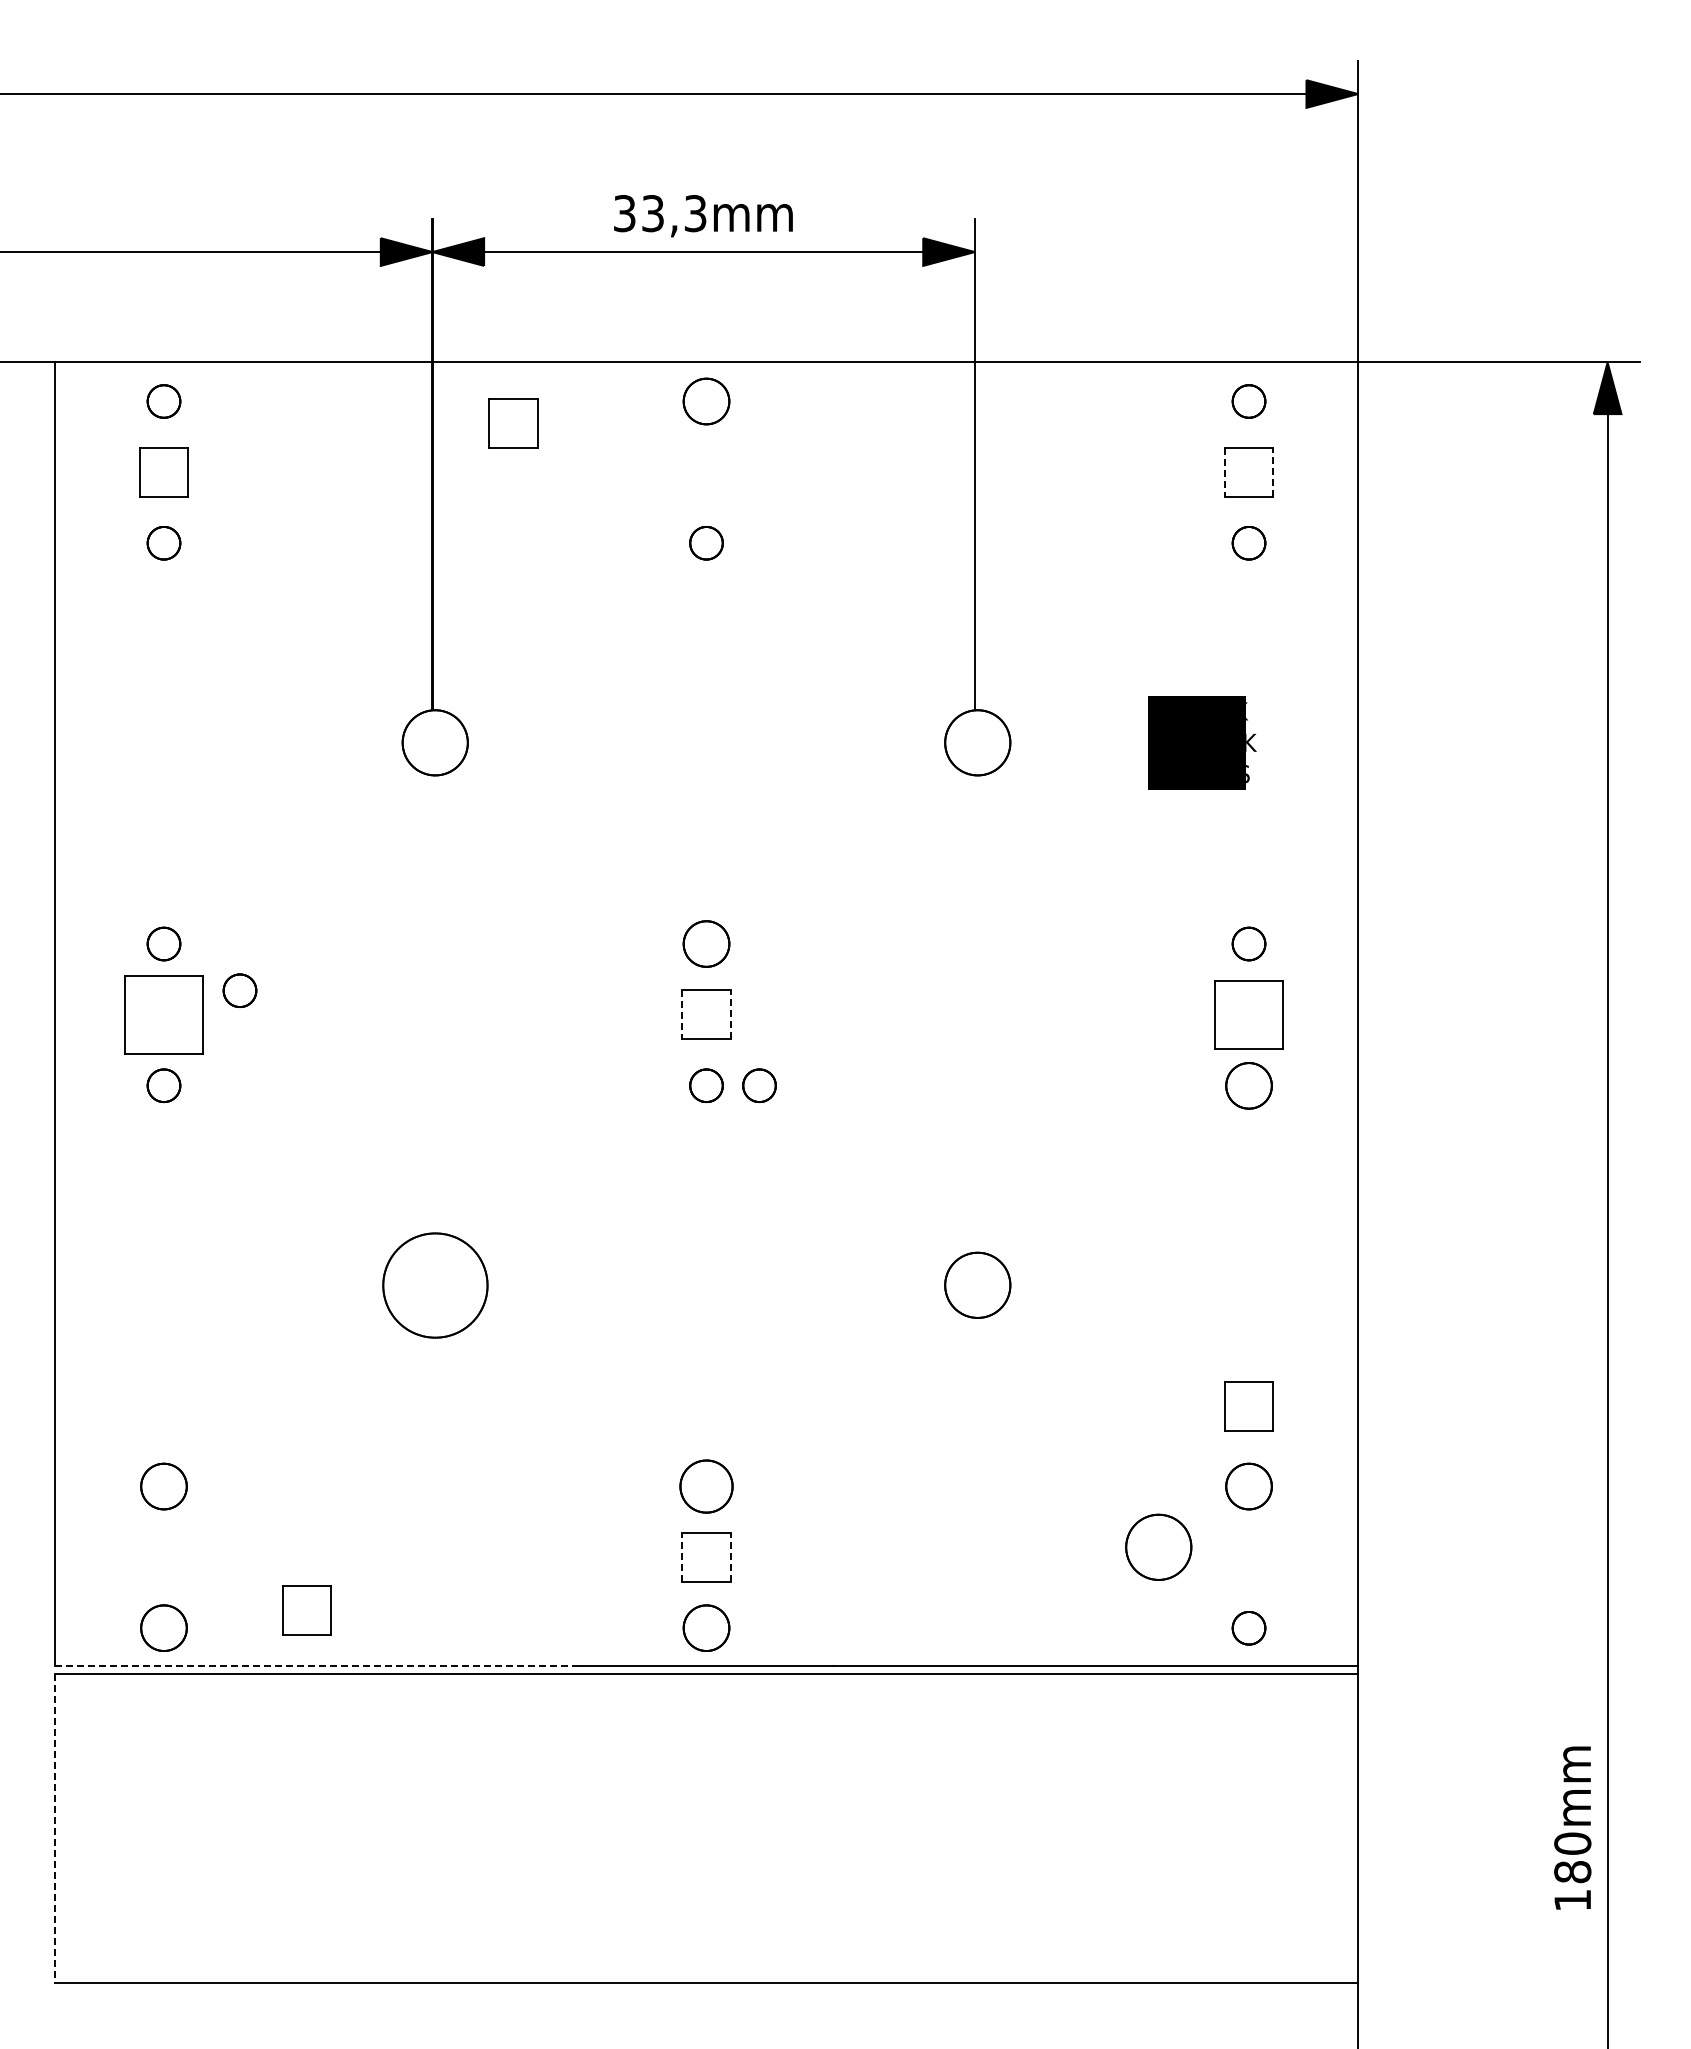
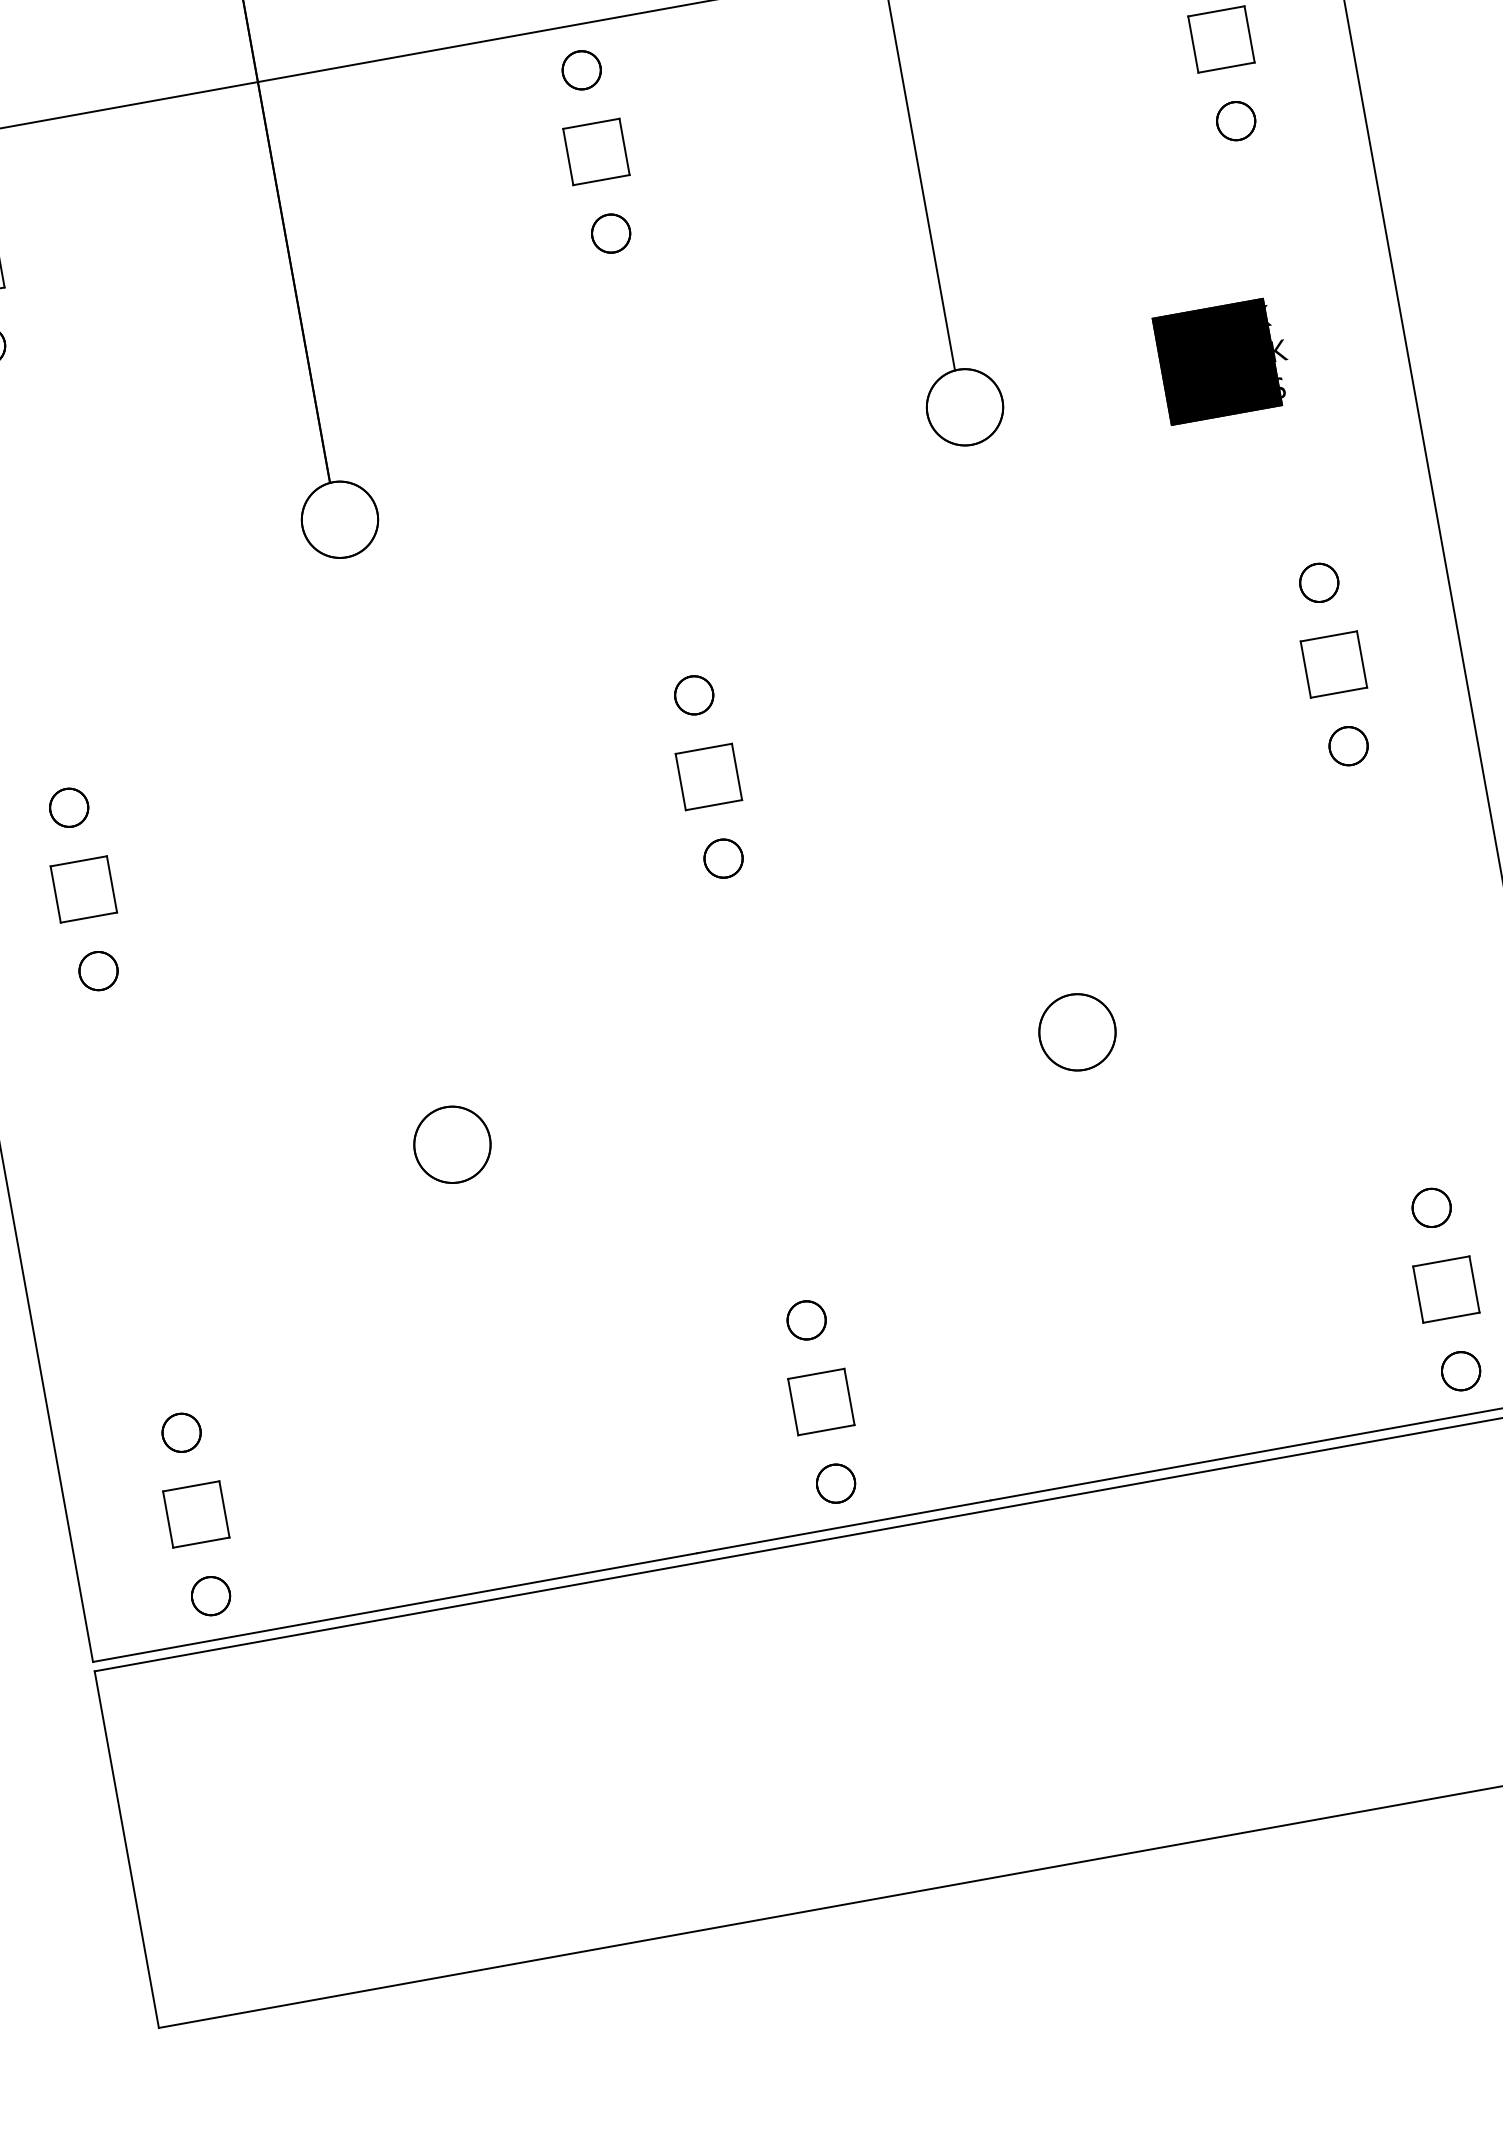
part: (706, 401) -> (581, 70), size x0.71
part: (513, 423) -> (596, 152), moved
line: (1273, 471) -> (1249, 33), dashed -> solid
line: (1224, 472) -> (1193, 44), dashed -> solid
part: (706, 943) -> (694, 694), size x0.71
part: (239, 990) -> (165, 845), removed
part: (163, 1014) -> (83, 889), size x0.62
line: (730, 1014) -> (736, 771), dashed -> solid
part: (1248, 1014) -> (1333, 664), size x0.71
line: (682, 1015) -> (681, 782), dashed -> solid
part: (759, 1085) -> (784, 847), removed
part: (1248, 1085) -> (1347, 745), size x0.71
part: (434, 1284) -> (451, 1143), size x0.62
part: (1248, 1406) -> (1445, 1289), moved
part: (163, 1486) -> (181, 1432), size x0.71
part: (706, 1486) -> (806, 1320), size x0.62
part: (1248, 1486) -> (1431, 1207), size x0.71
part: (1158, 1546) -> (1339, 1295), removed
line: (682, 1556) -> (793, 1405), dashed -> solid
line: (730, 1556) -> (848, 1396), dashed -> solid
part: (306, 1610) -> (195, 1514), moved
part: (163, 1628) -> (210, 1596), size x0.71
part: (706, 1628) -> (836, 1483), size x0.71
line: (316, 1665) -> (394, 1607), dashed -> solid
line: (54, 1828) -> (126, 1849), dashed -> solid

